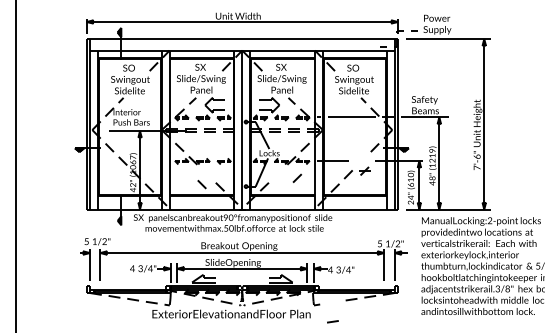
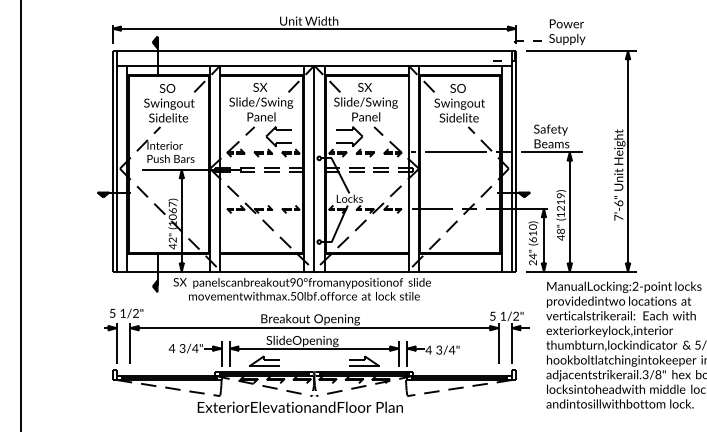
part: (365, 170) -> (469, 208), moved
line: (297, 178) -> (360, 225), moved
line: (201, 184) -> (267, 225), moved
line: (332, 321) -> (431, 392), moved

